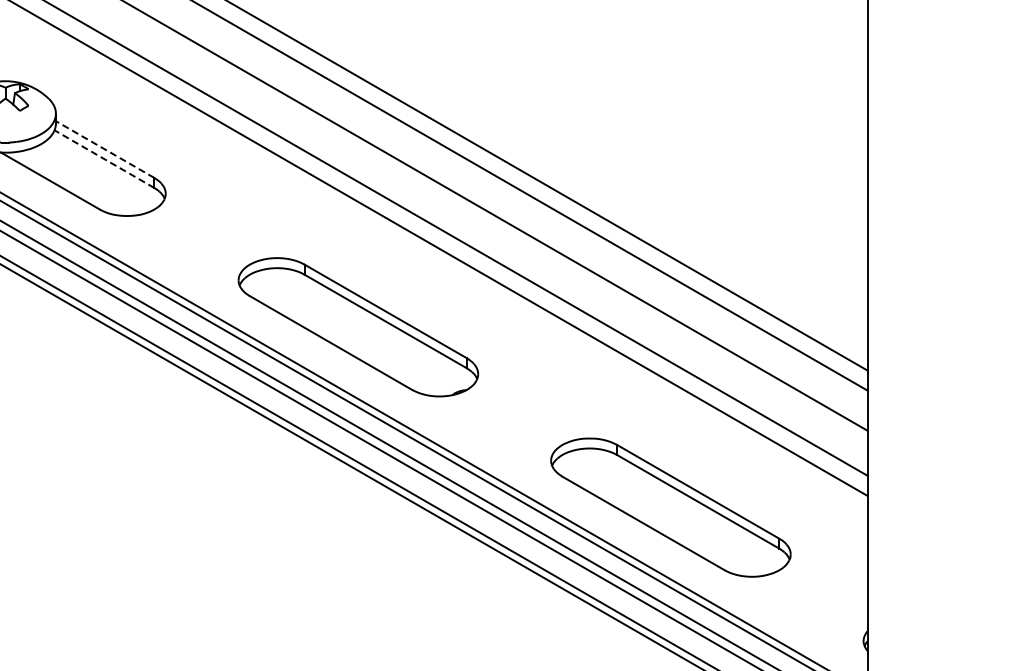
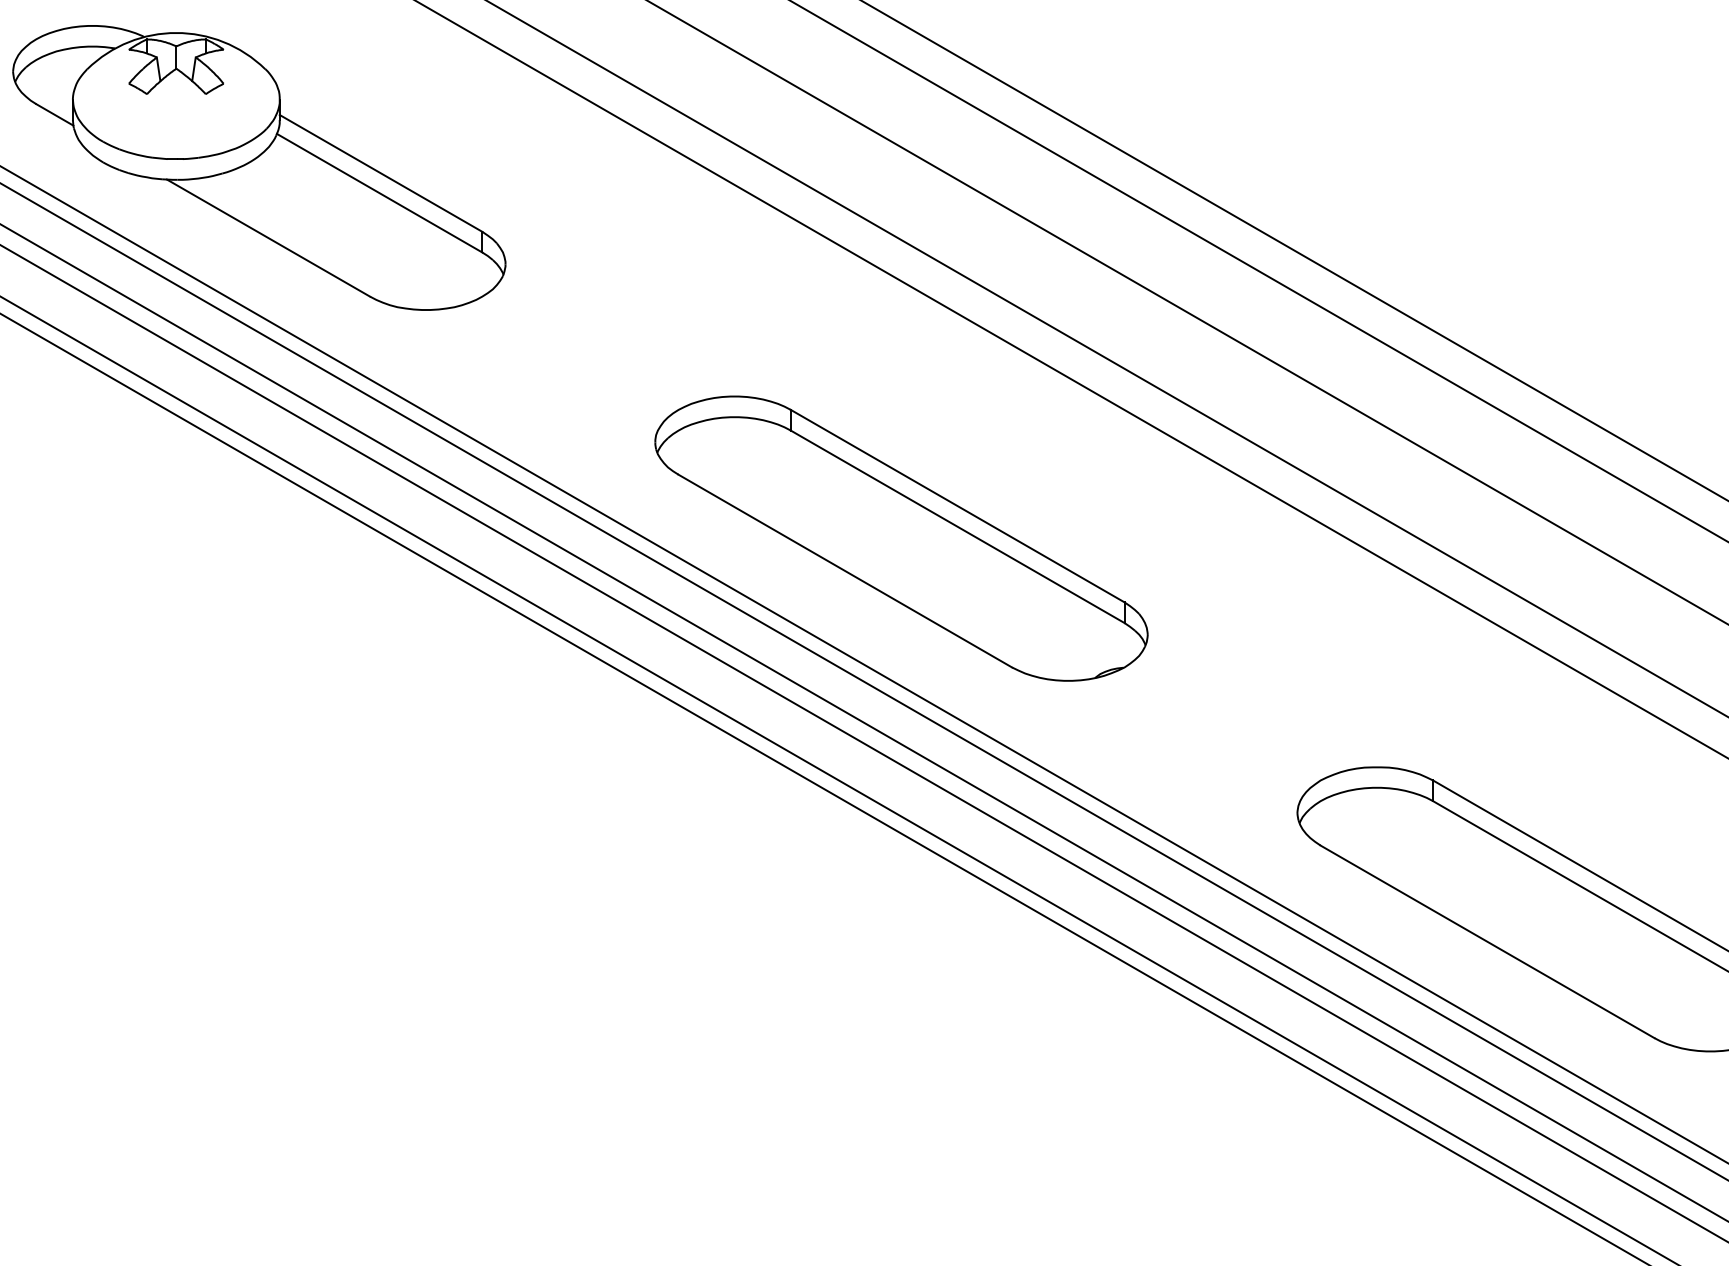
line: (105, 149) -> (381, 173), dashed -> solid
line: (104, 159) -> (379, 193), dashed -> solid

